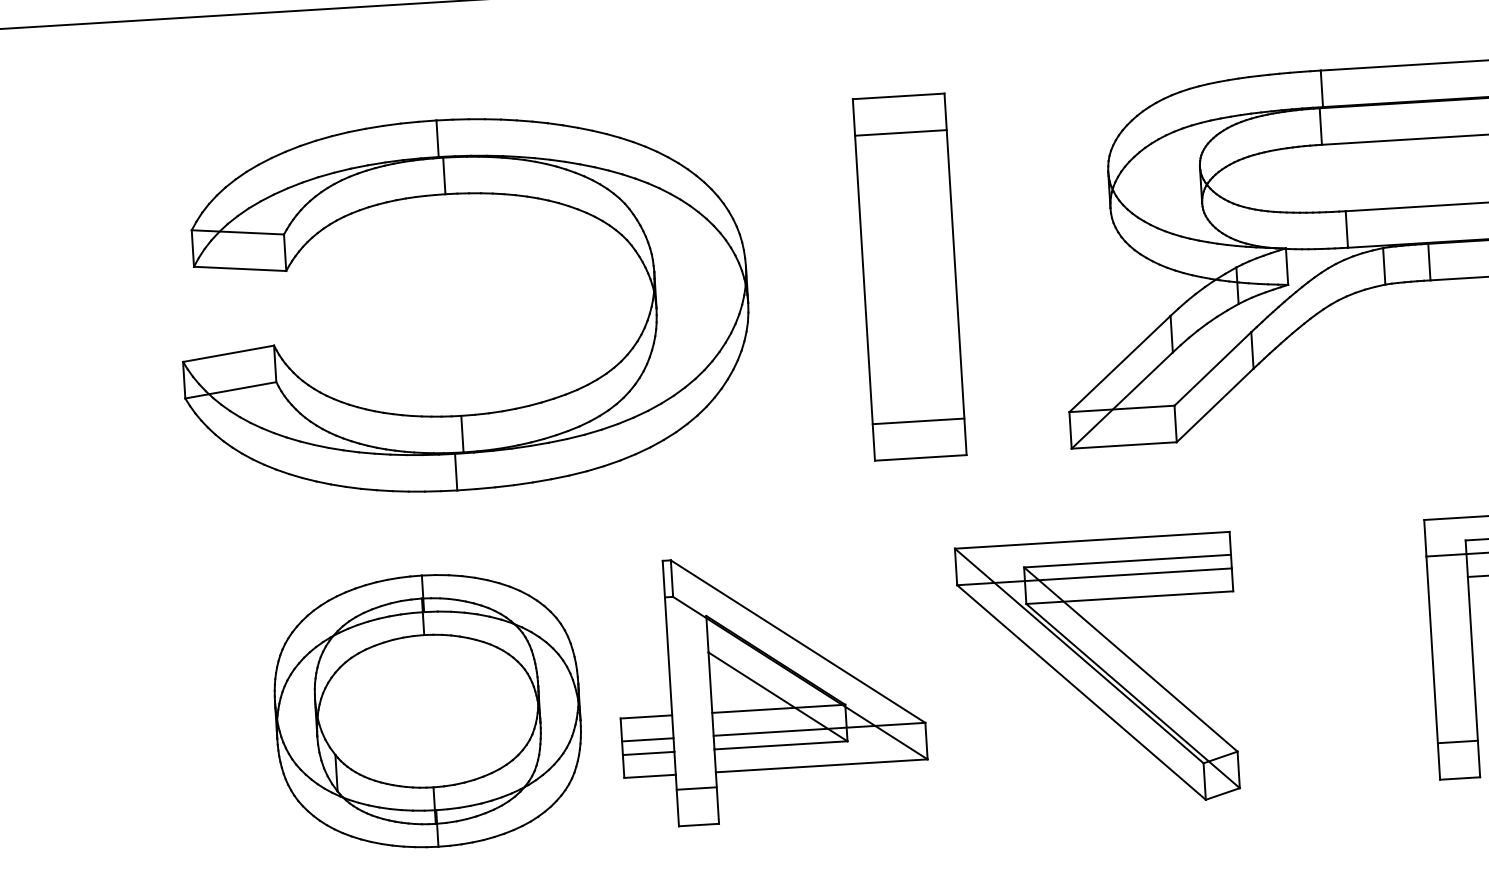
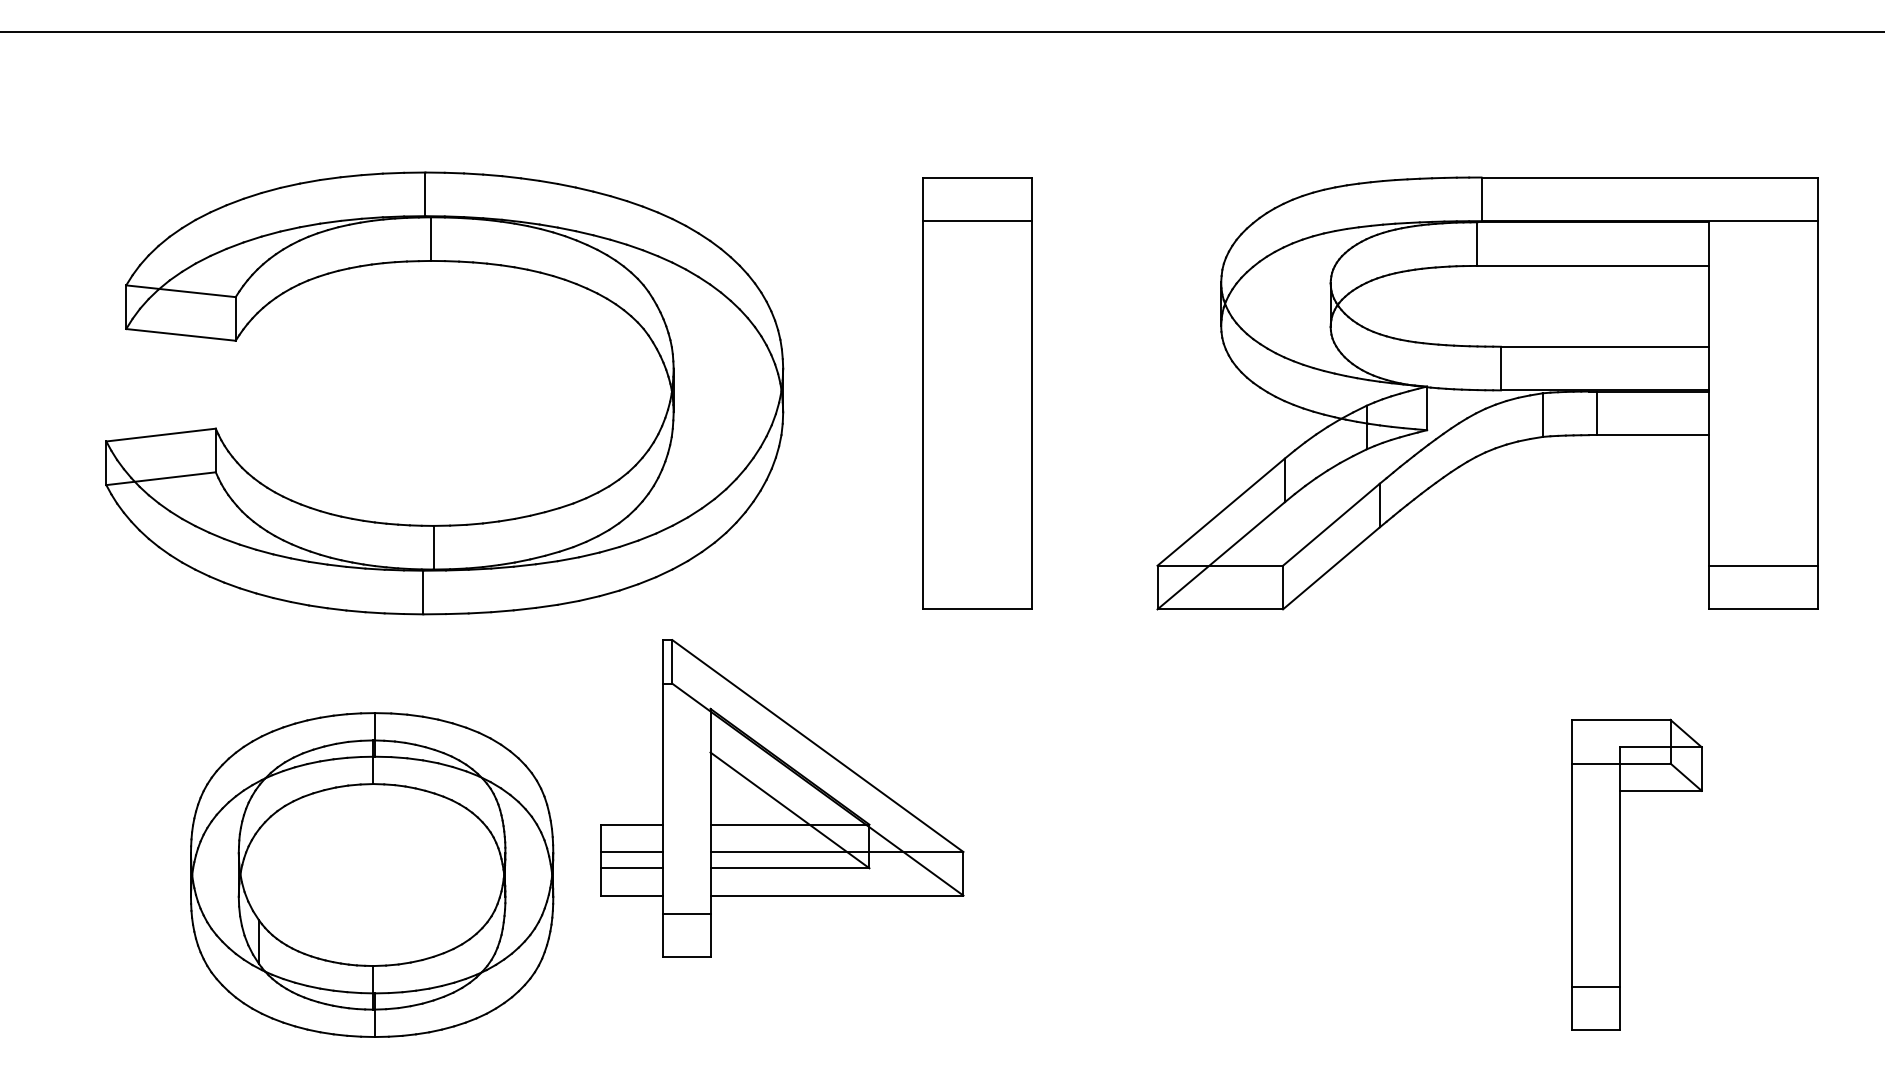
line: (918, 421) -> (977, 565), removed
part: (1099, 673) -> (1174, 878), removed
part: (771, 687) -> (782, 798), moved

